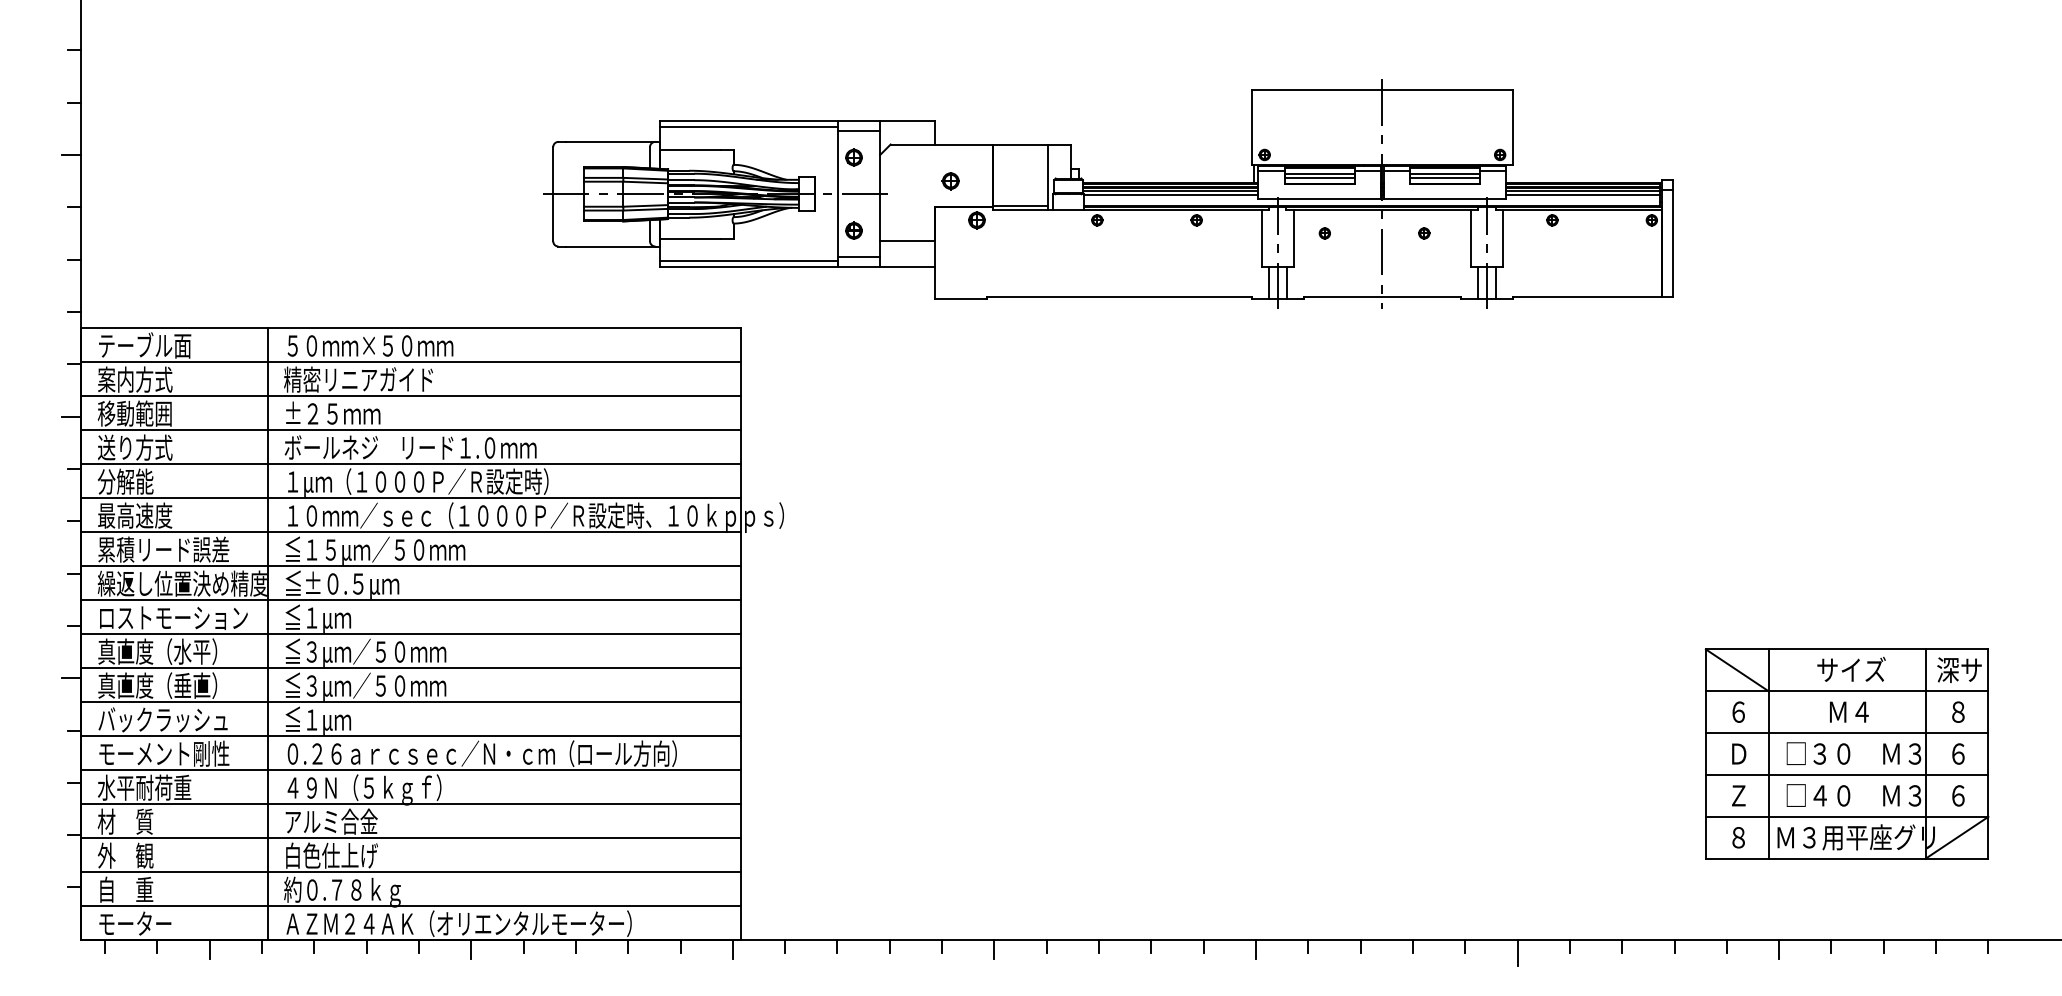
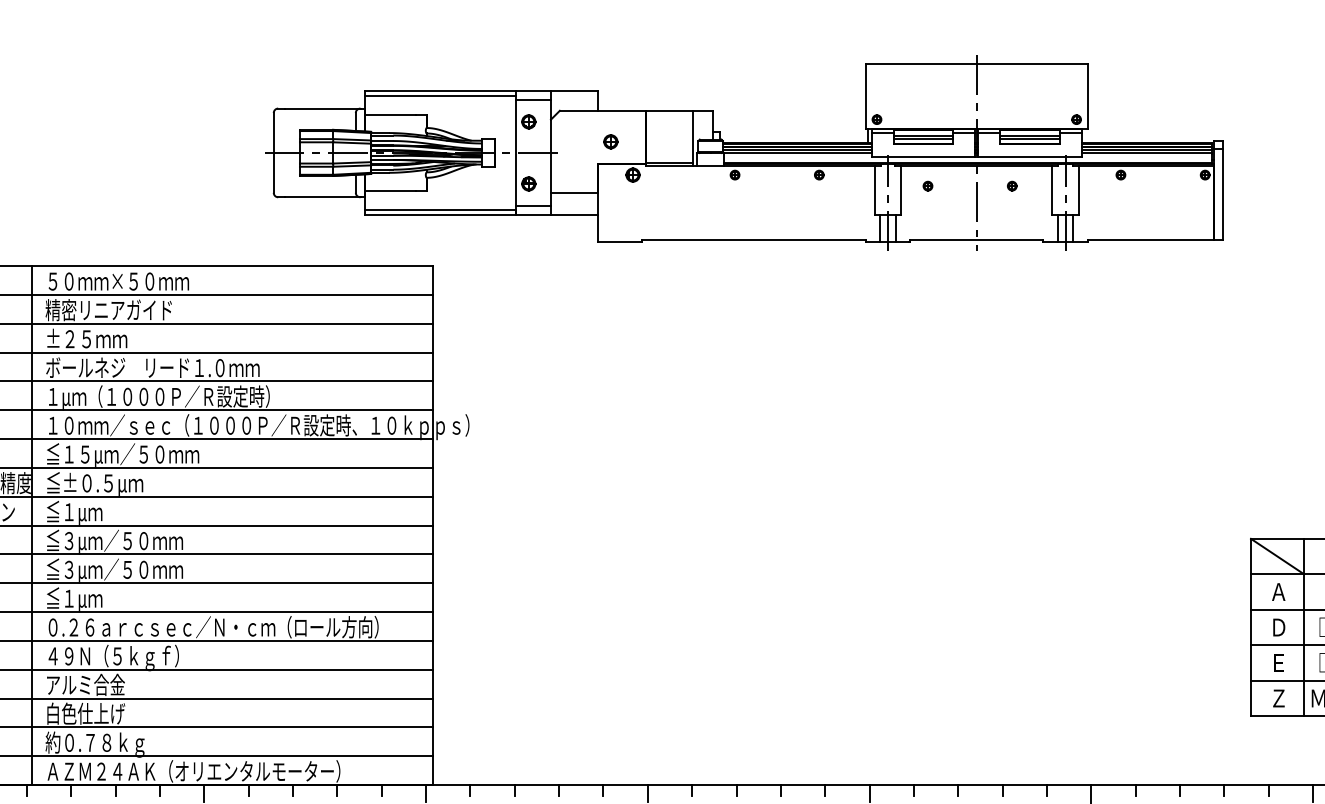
text: (1738, 711) -> (1278, 591), ６ -> Ａ
text: (1738, 795) -> (1278, 662), Ｚ -> Ｅ
text: (1738, 837) -> (1278, 698), ８ -> Ｚ

